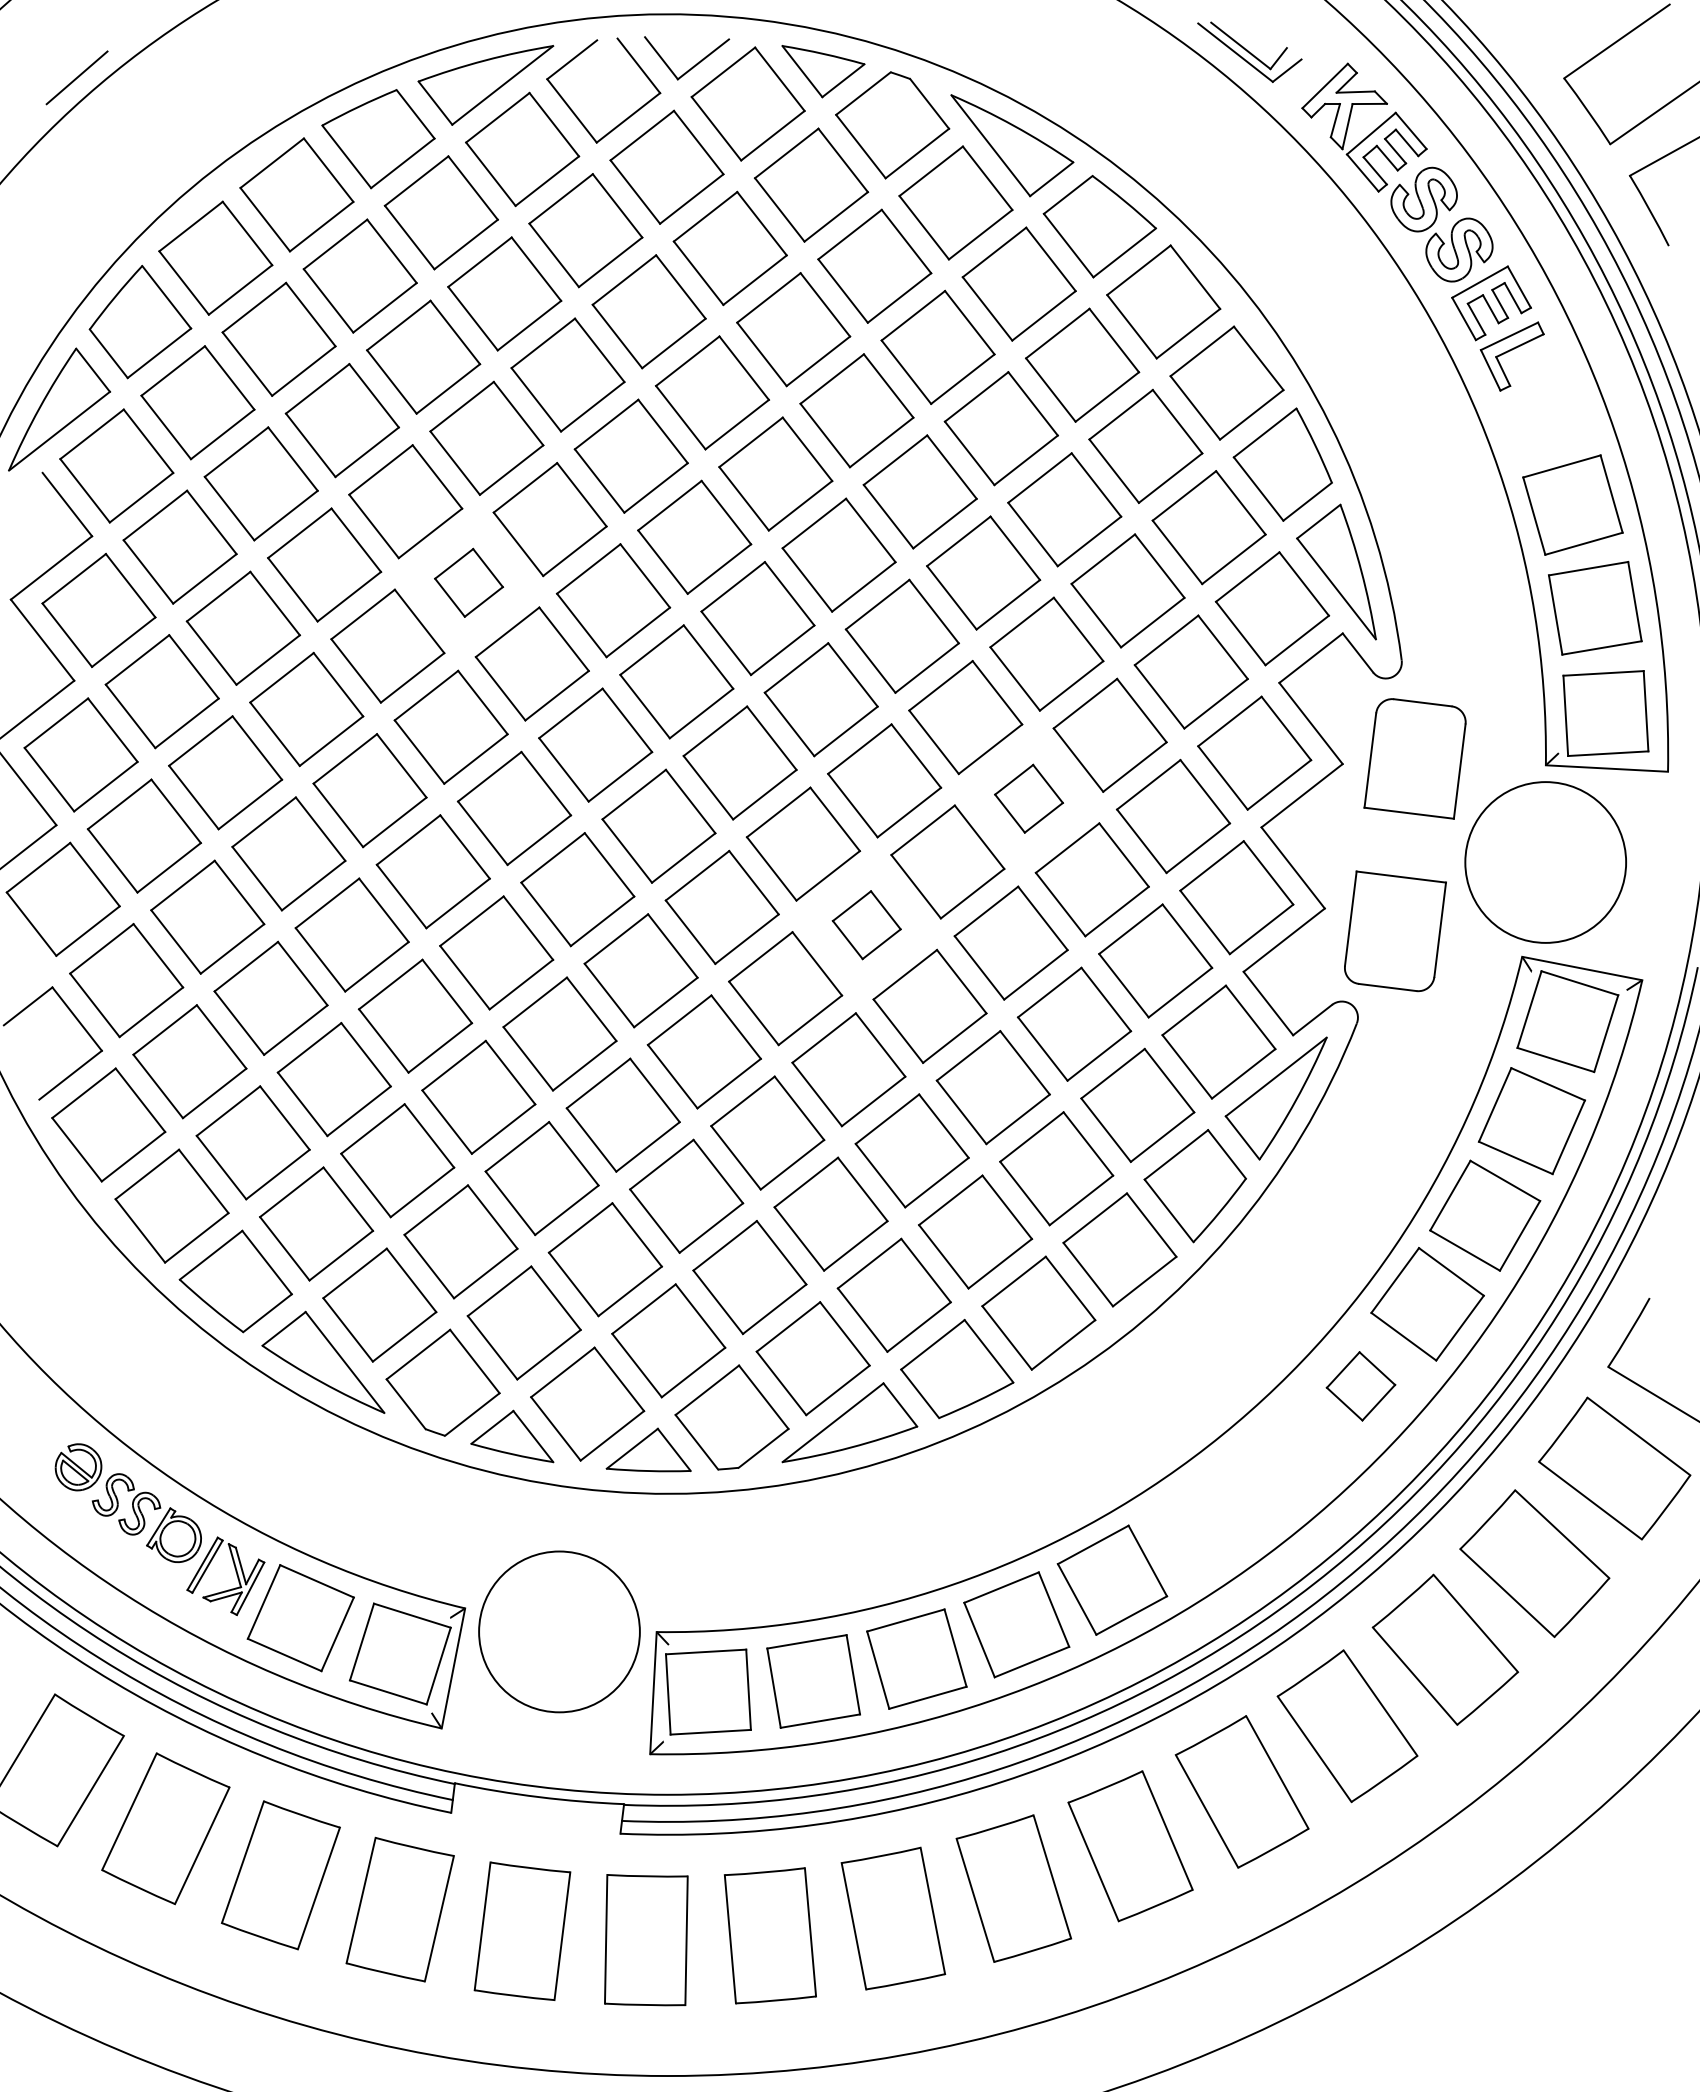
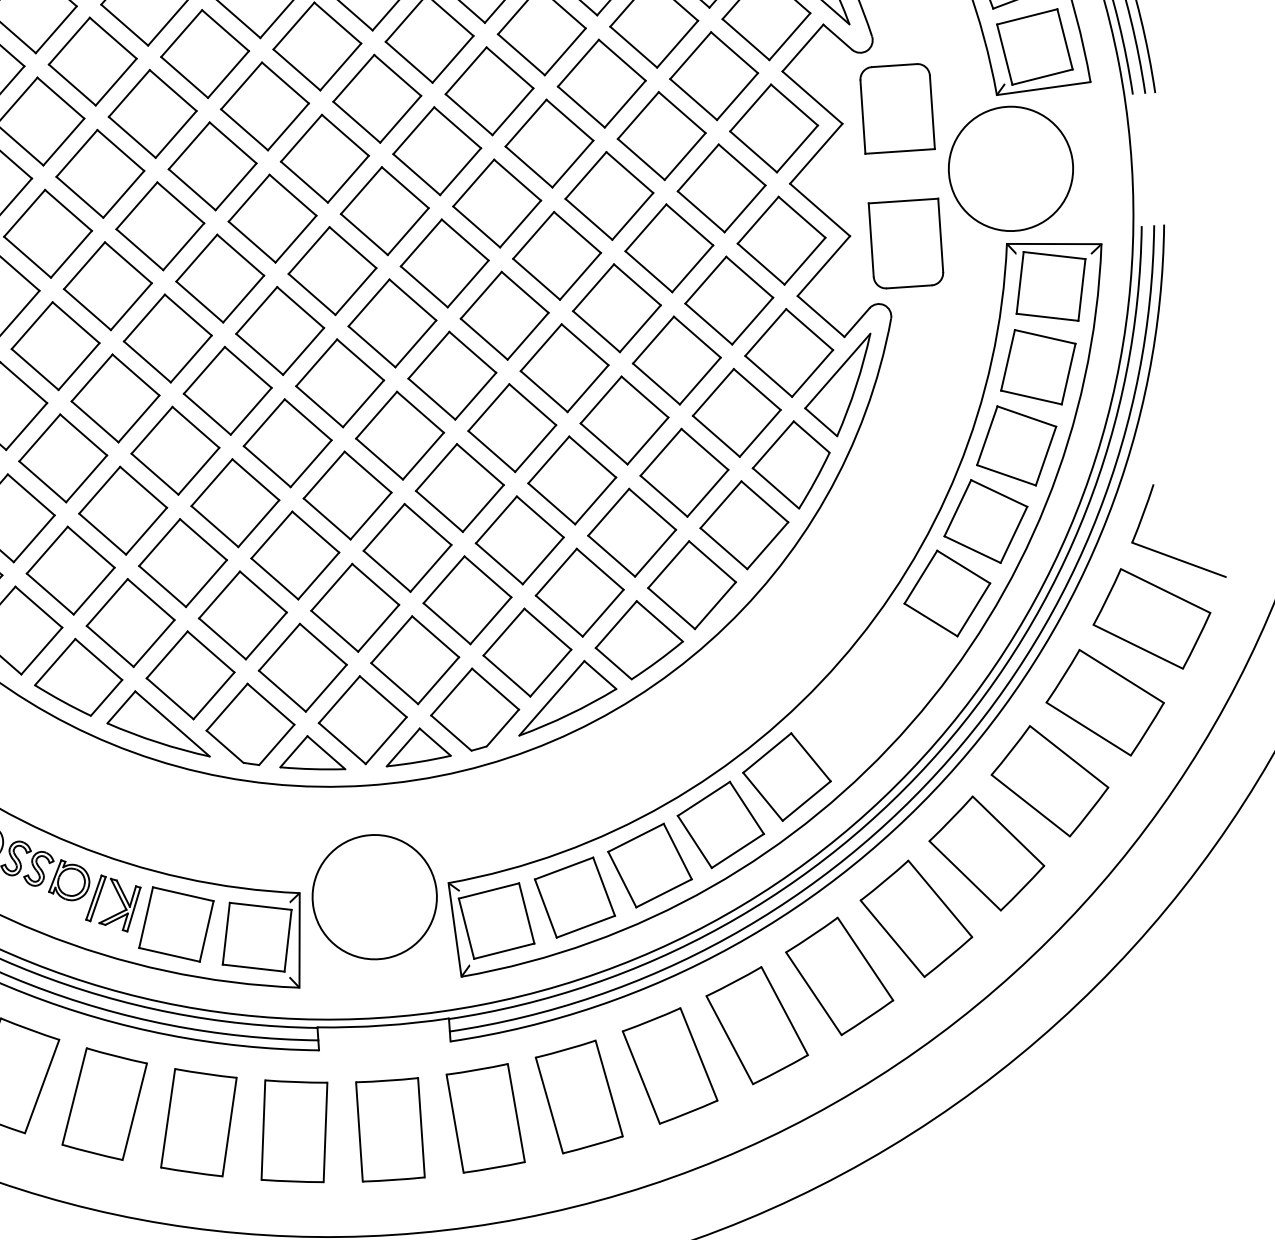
part: (468, 582) -> (152, 113), size x1.67
part: (1028, 798) -> (608, 195), size x1.67
part: (866, 924) -> (504, 315), size x1.67
part: (1360, 1386) -> (946, 593), size x1.67

